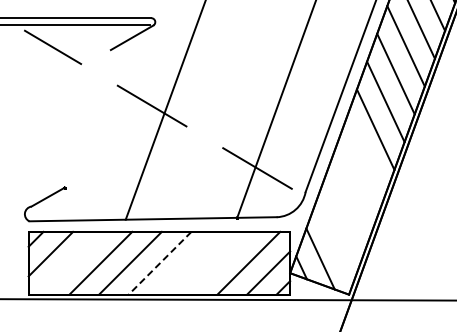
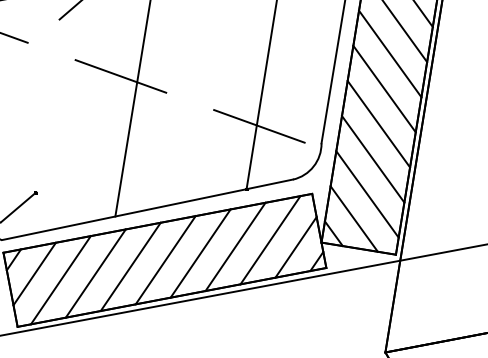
line: (365, 157) -> (384, 89), added
line: (355, 185) -> (378, 124), added
line: (345, 212) -> (373, 158), added
line: (334, 240) -> (366, 194), added
line: (70, 262) -> (59, 279), added
line: (189, 262) -> (200, 252), added
line: (218, 262) -> (234, 246), added
line: (159, 263) -> (165, 260), dashed -> solid

